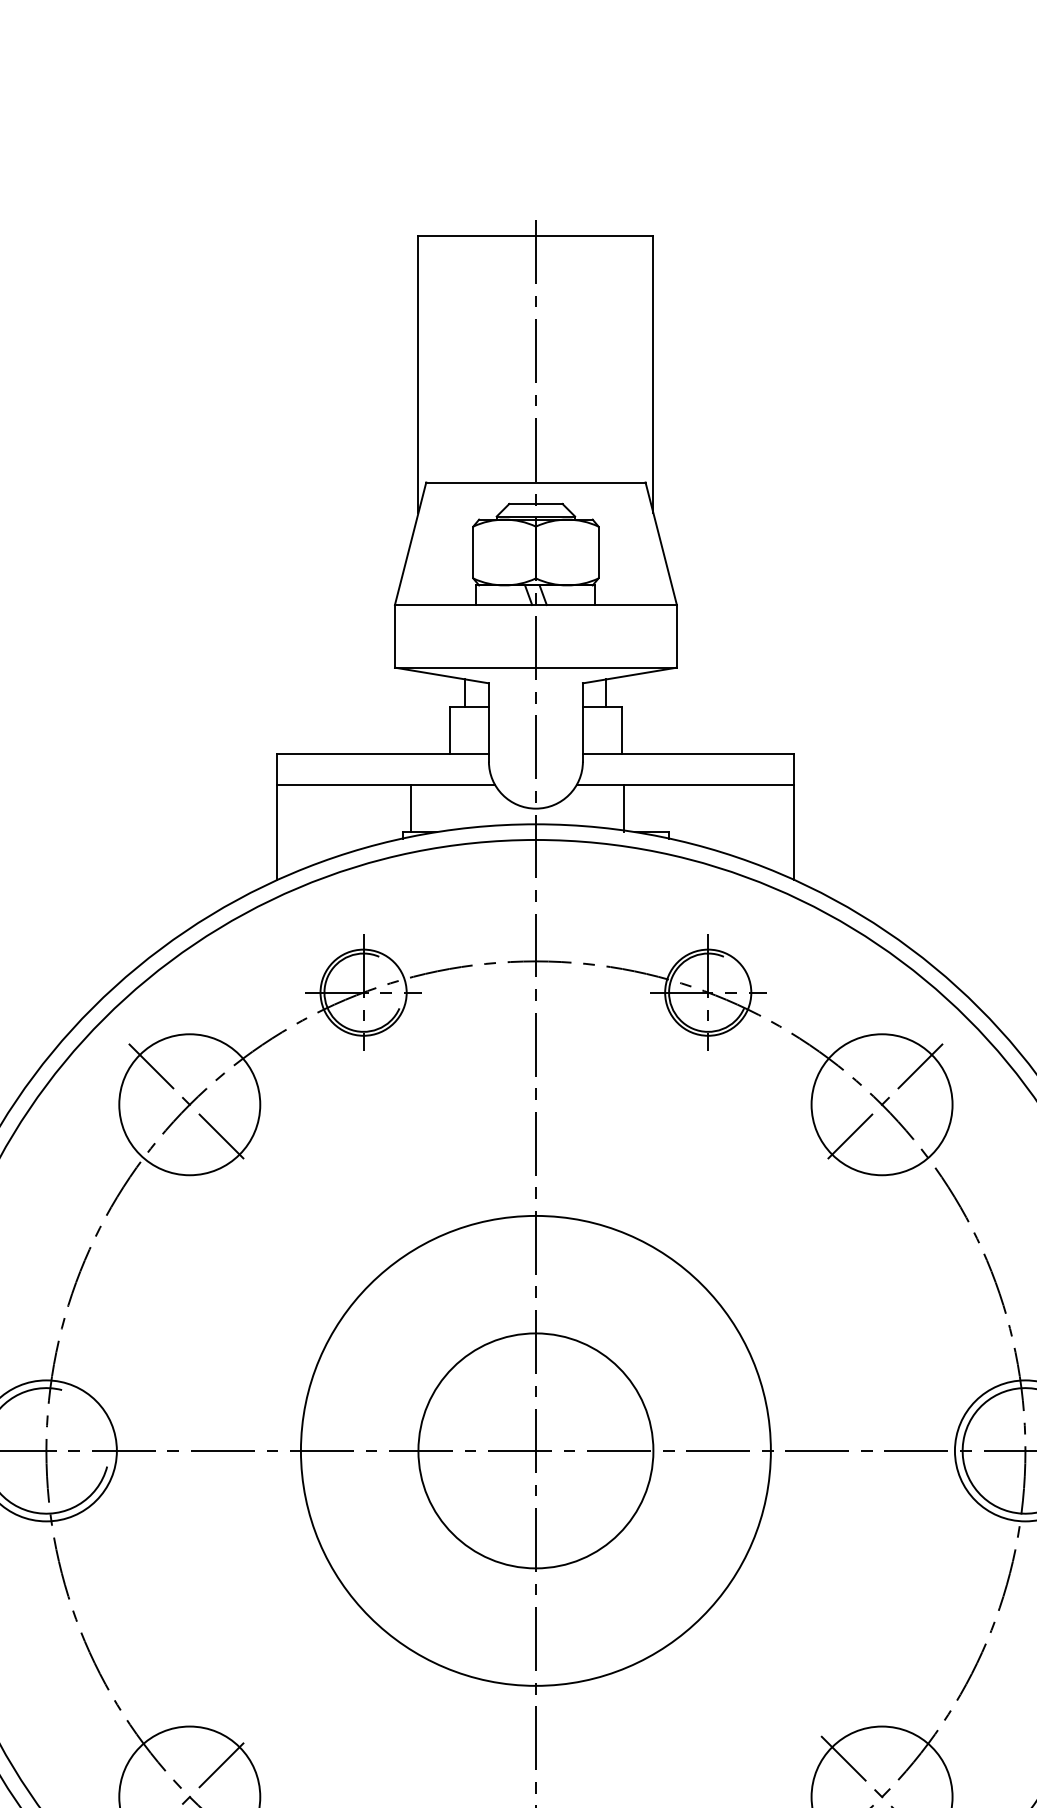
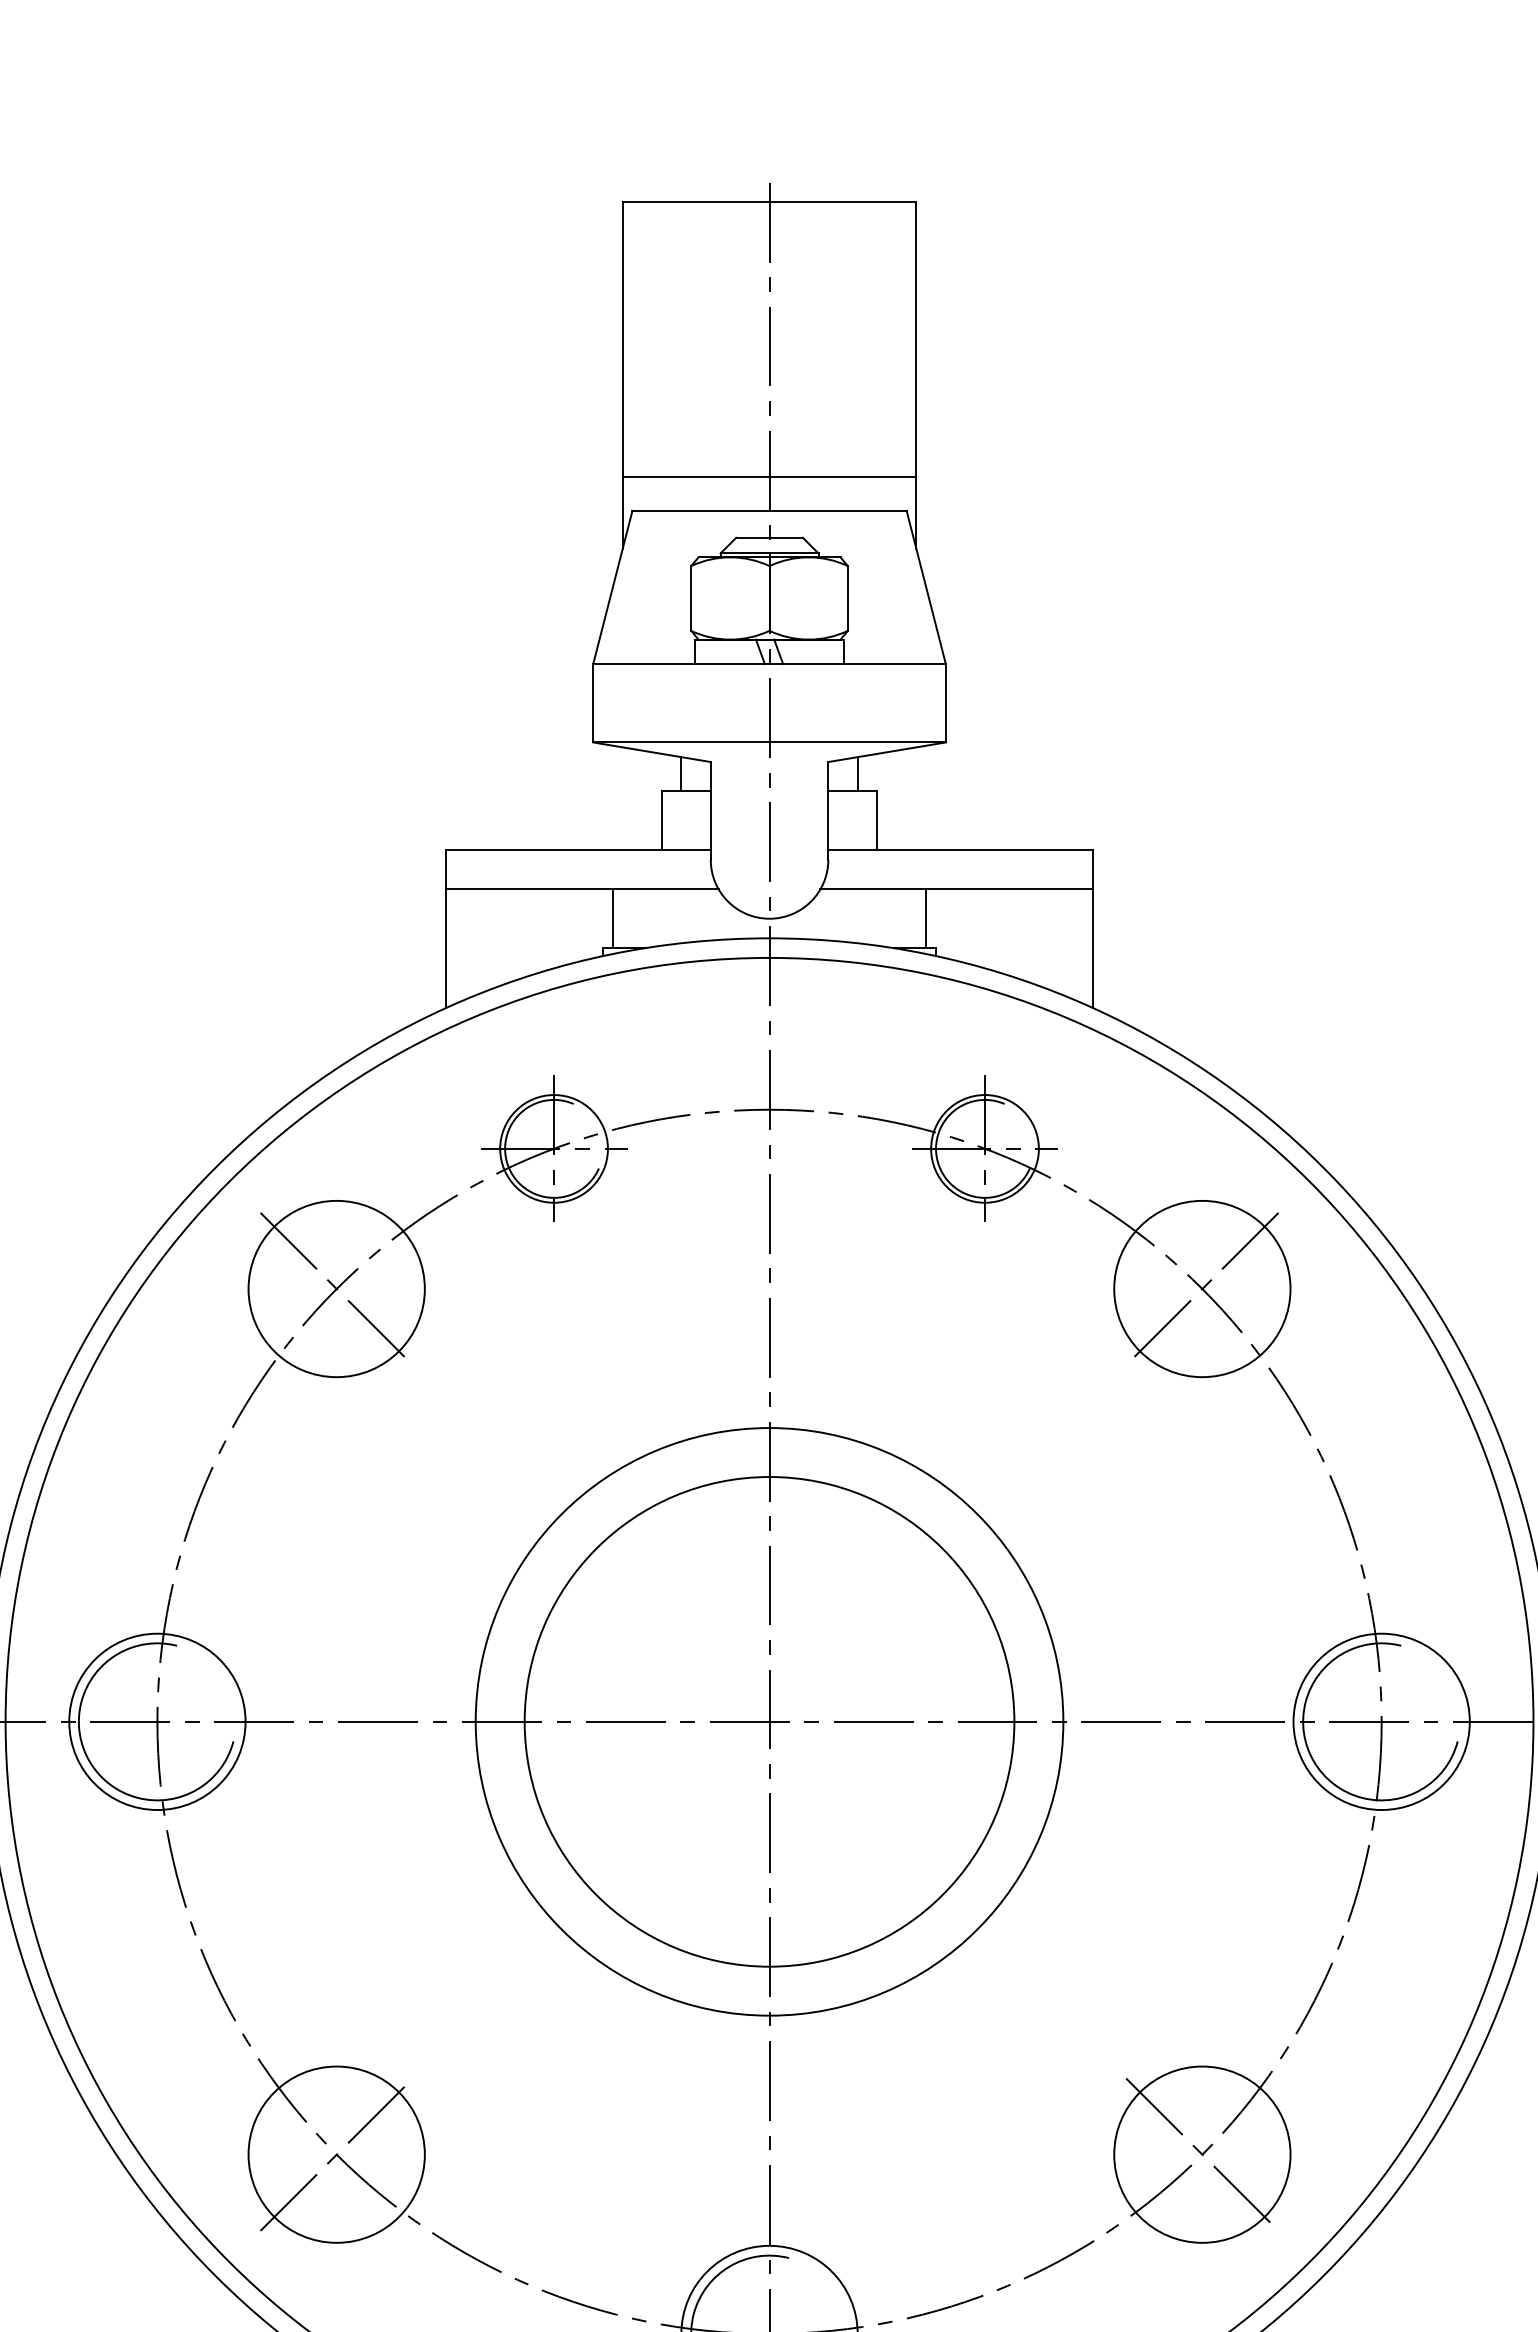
line: (535, 454) -> (769, 476), added
line: (623, 808) -> (926, 918), moved
circle: (535, 1450) -> (769, 1721), size x1.67

